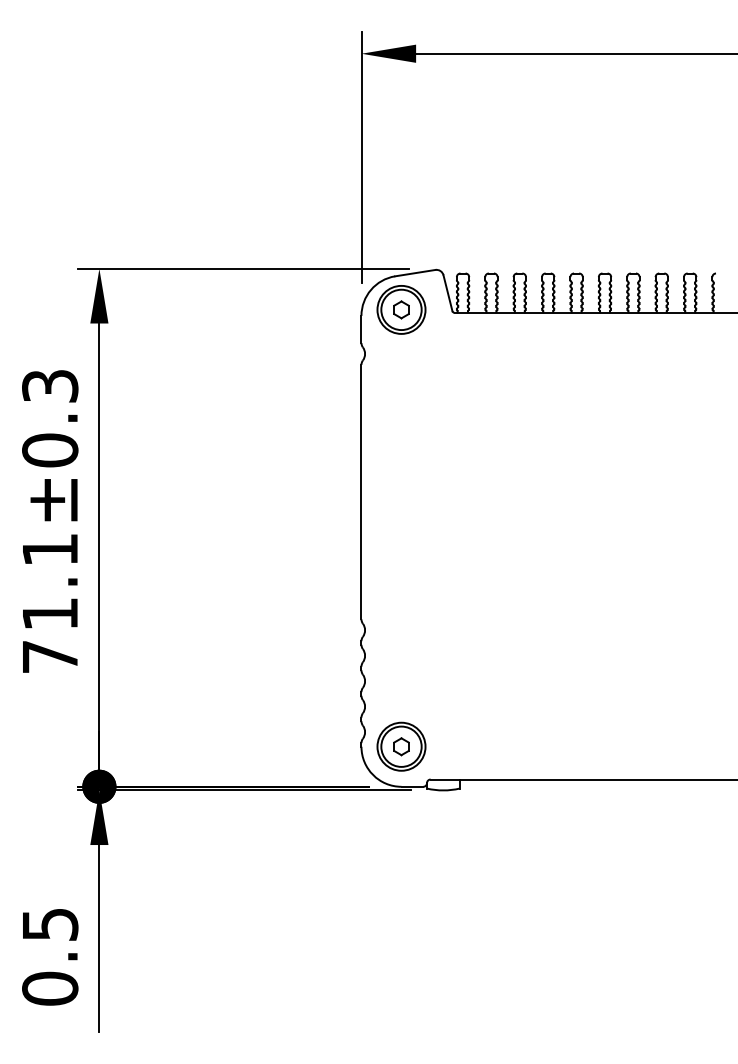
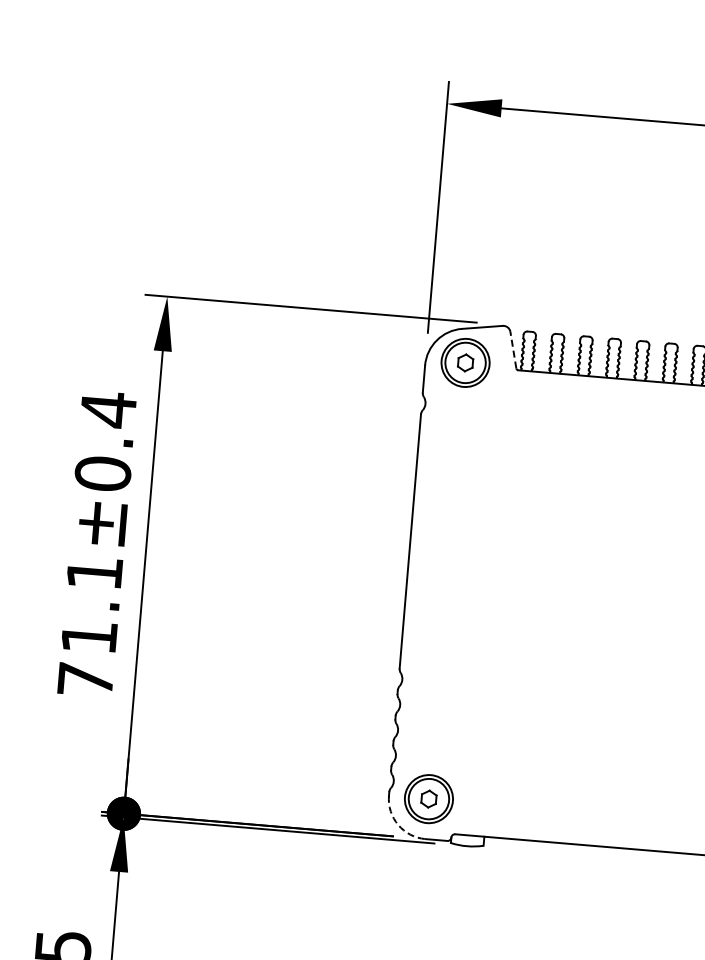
line: (447, 292) -> (512, 349), solid -> dashed
text: (50, 386) -> (108, 409), 71.1±0.3 -> 71.1±0.4
arc: (373, 775) -> (398, 825), solid -> dashed

